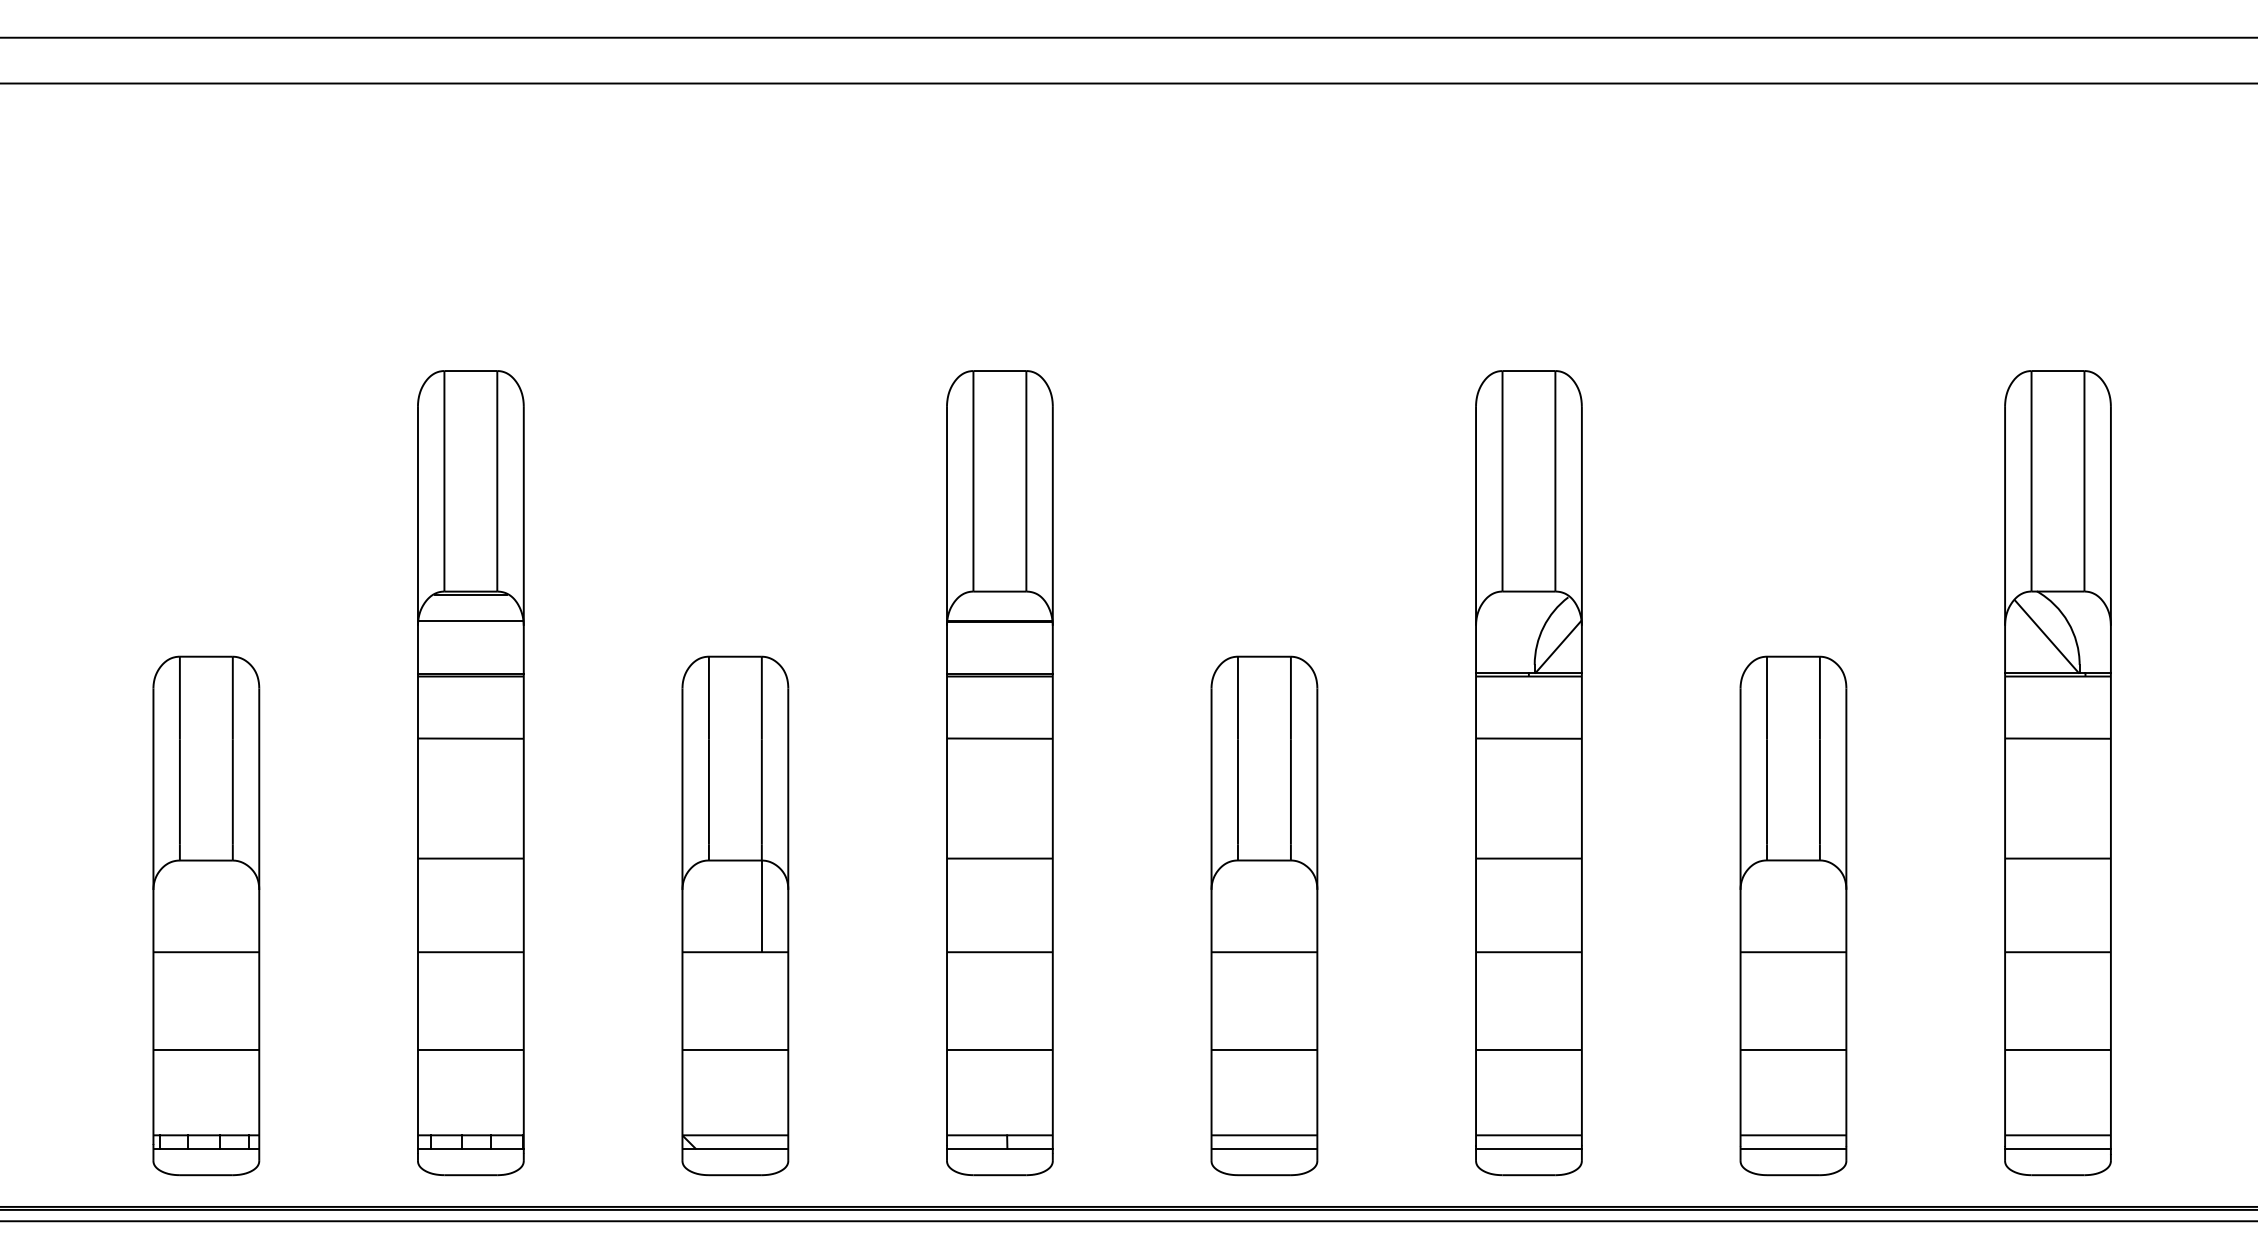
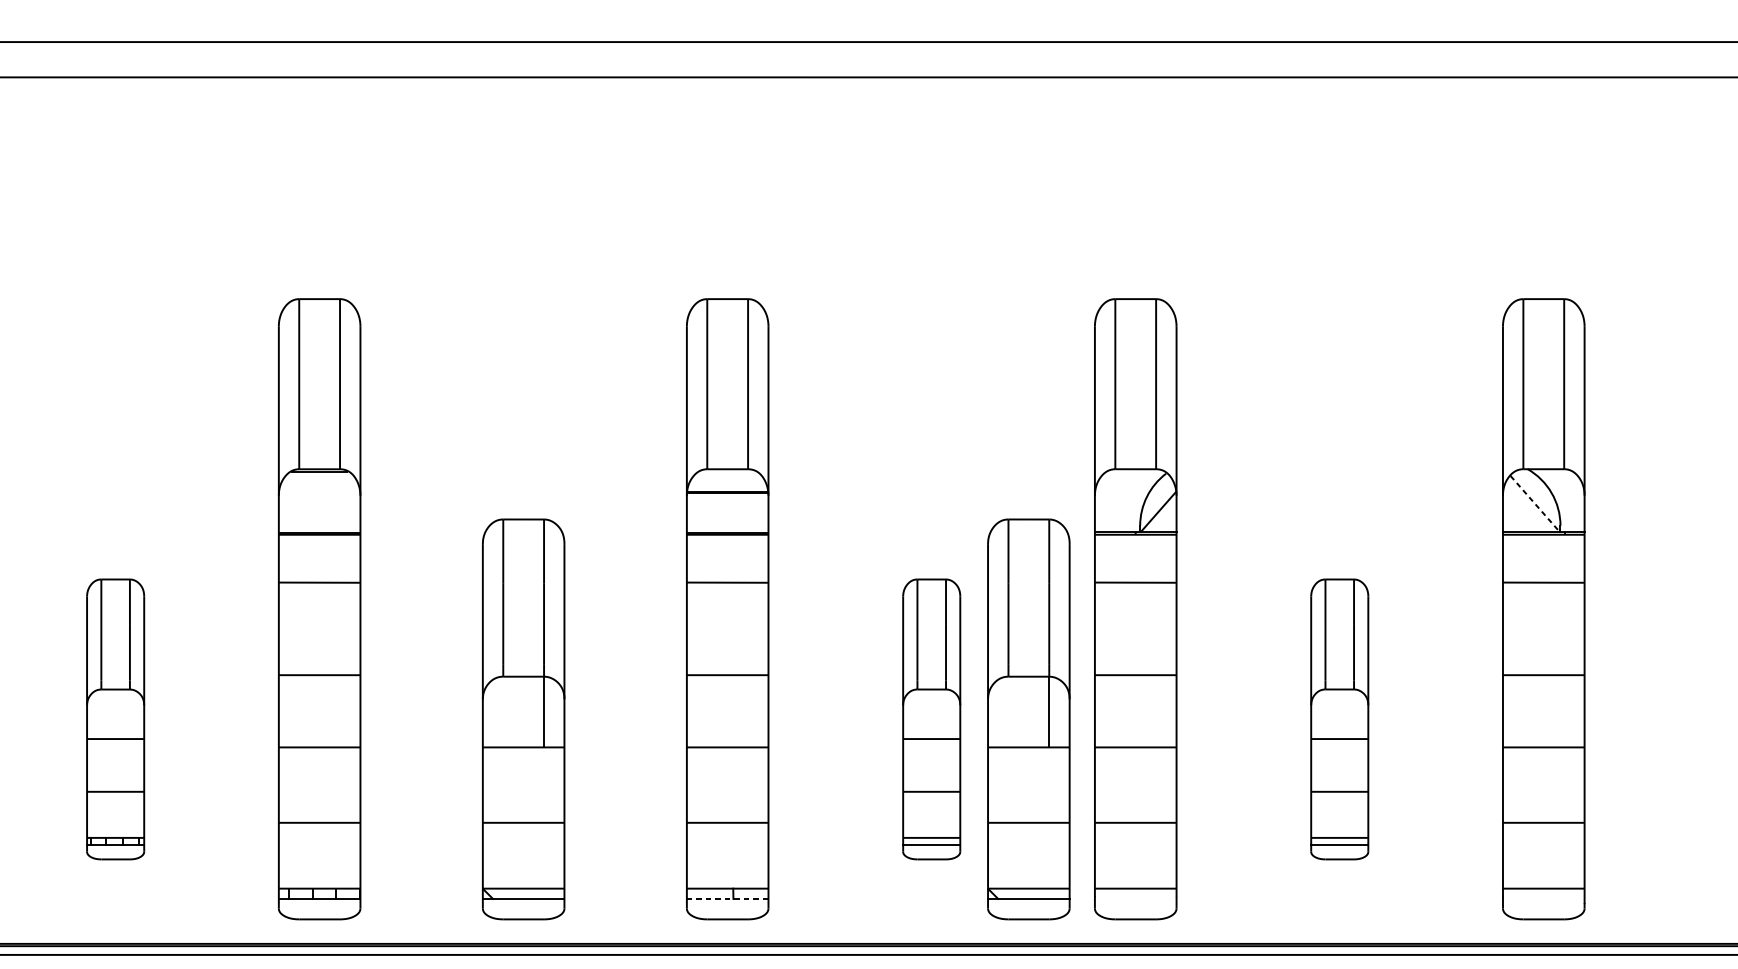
line: (470, 621) -> (319, 492), removed
line: (2047, 636) -> (1535, 503), solid -> dashed
part: (206, 915) -> (115, 719), size x0.7
part: (1264, 915) -> (931, 719), size x0.7
part: (1390, 915) -> (1028, 719), added
part: (1793, 915) -> (1339, 719), size x0.7
line: (1000, 1148) -> (728, 898), solid -> dashed
line: (1528, 1148) -> (1135, 898), removed
line: (2057, 1148) -> (1543, 898), removed

